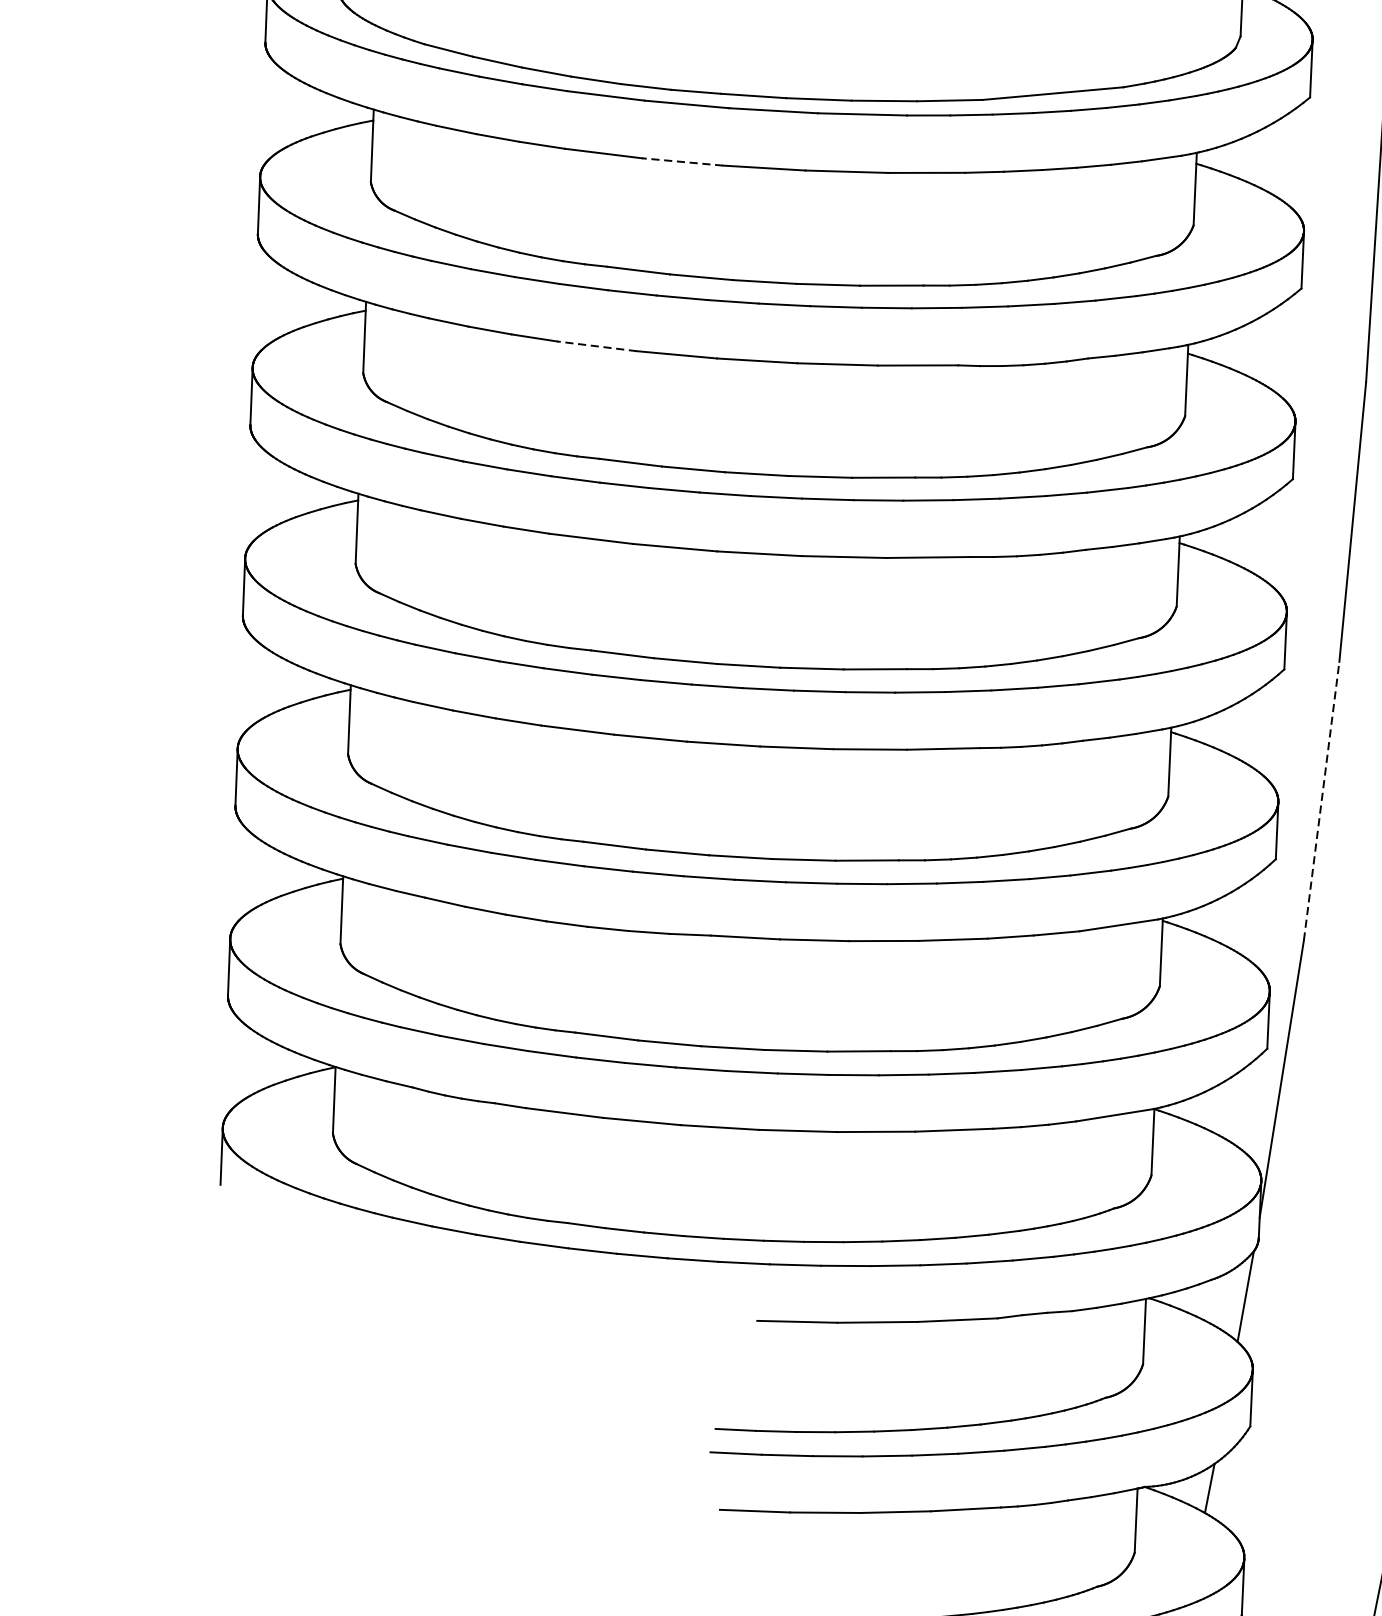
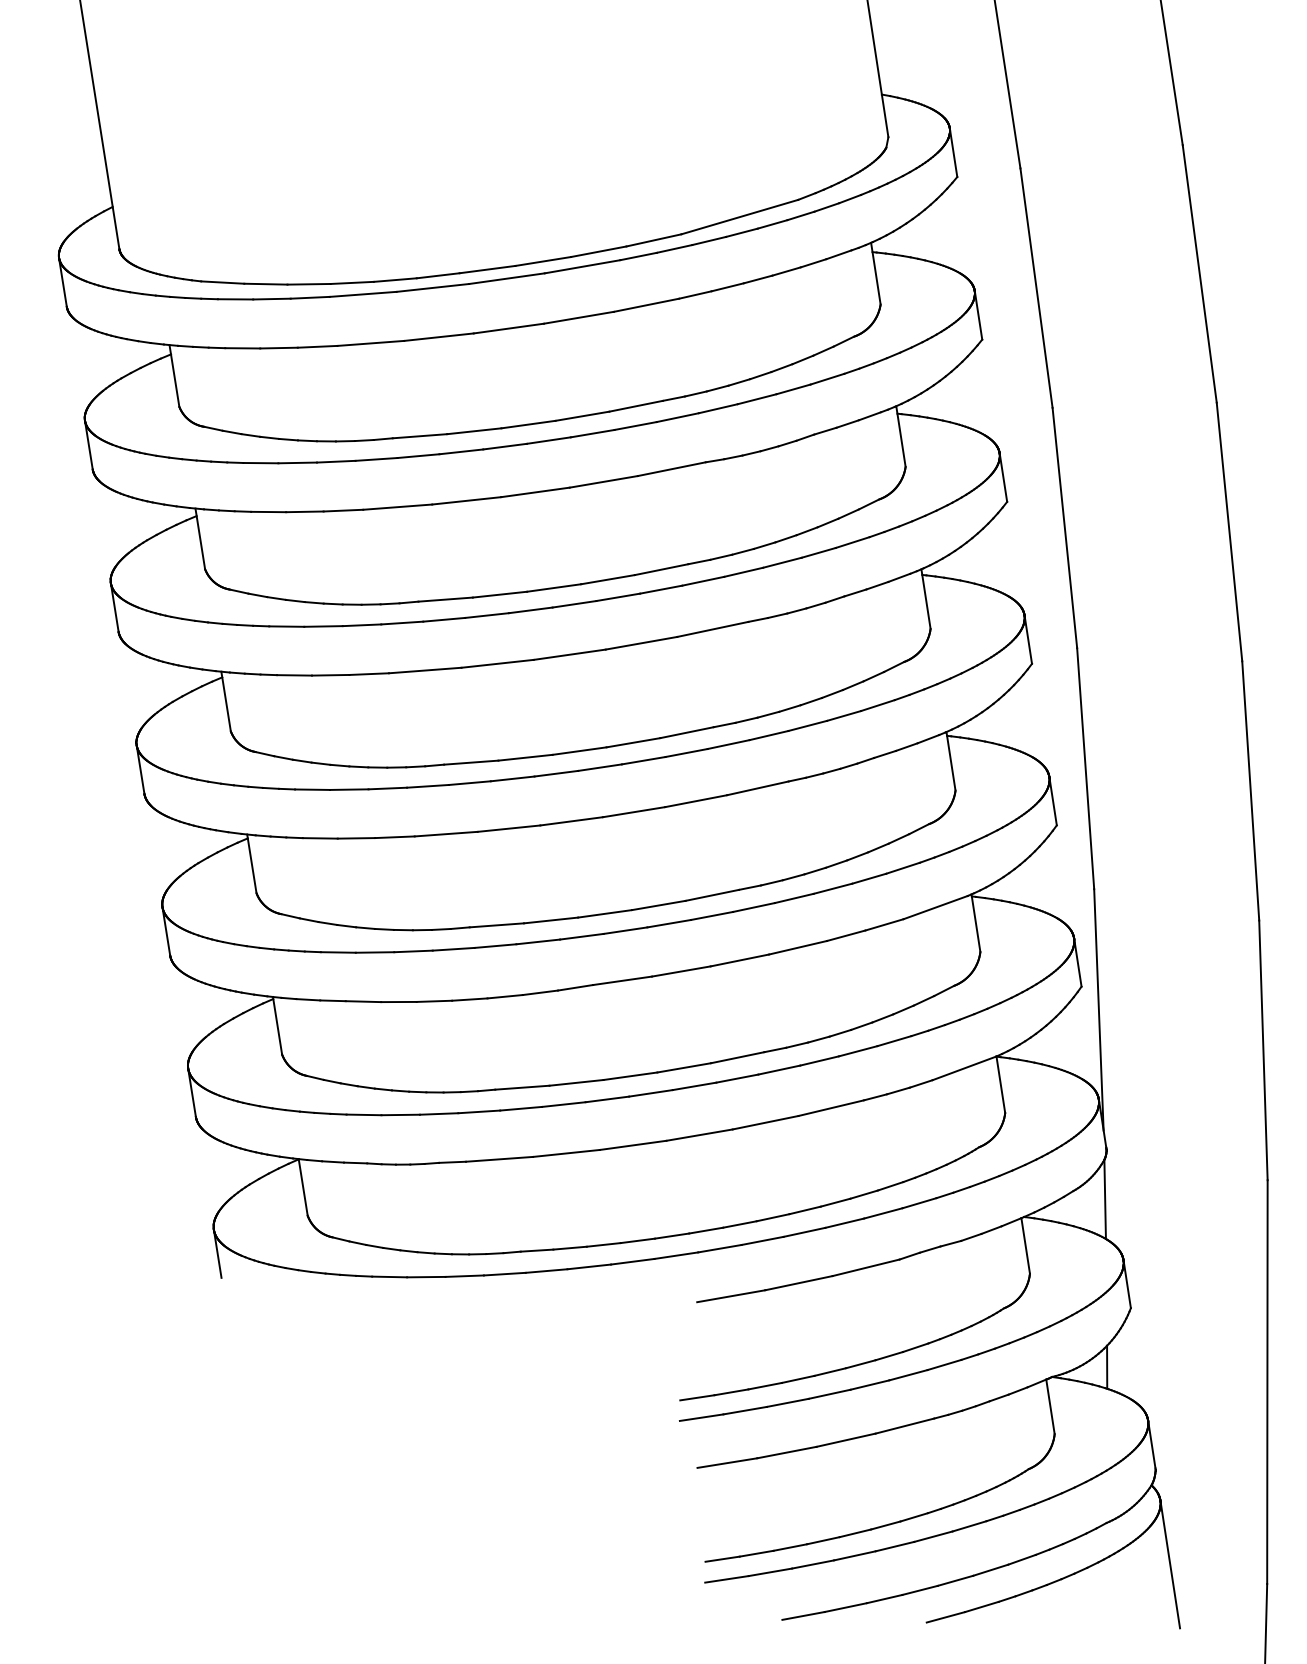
line: (682, 162) -> (438, 337), dashed -> solid
line: (596, 346) -> (397, 507), dashed -> solid
line: (1321, 800) -> (1085, 768), dashed -> solid

